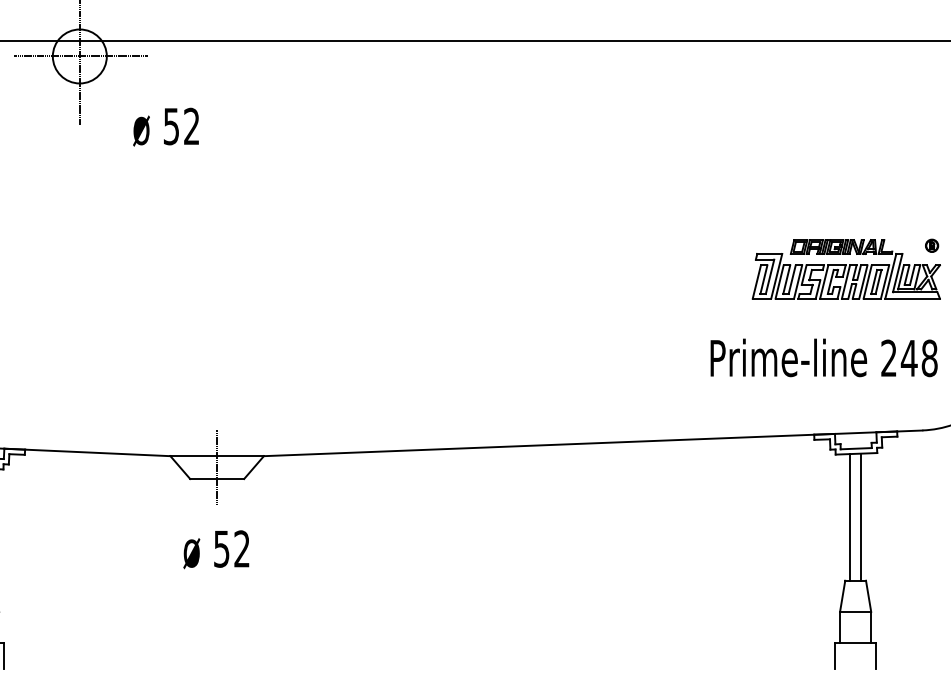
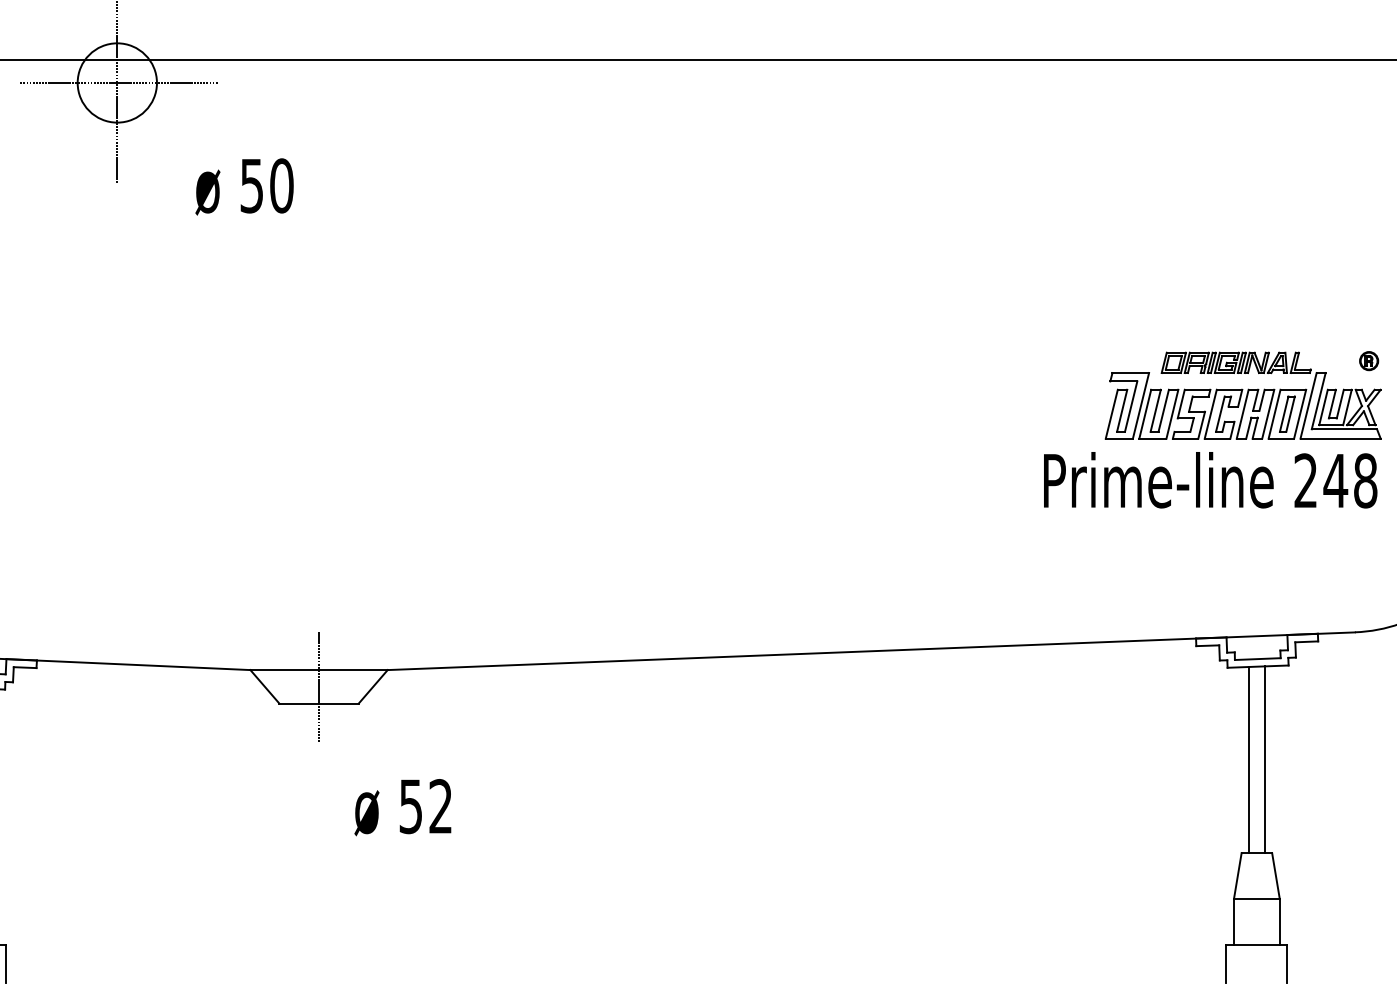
text: (191, 126) -> (281, 185), 52 -> 50
text: (823, 357) -> (1209, 479), moved
text: (216, 549) -> (403, 807), moved

